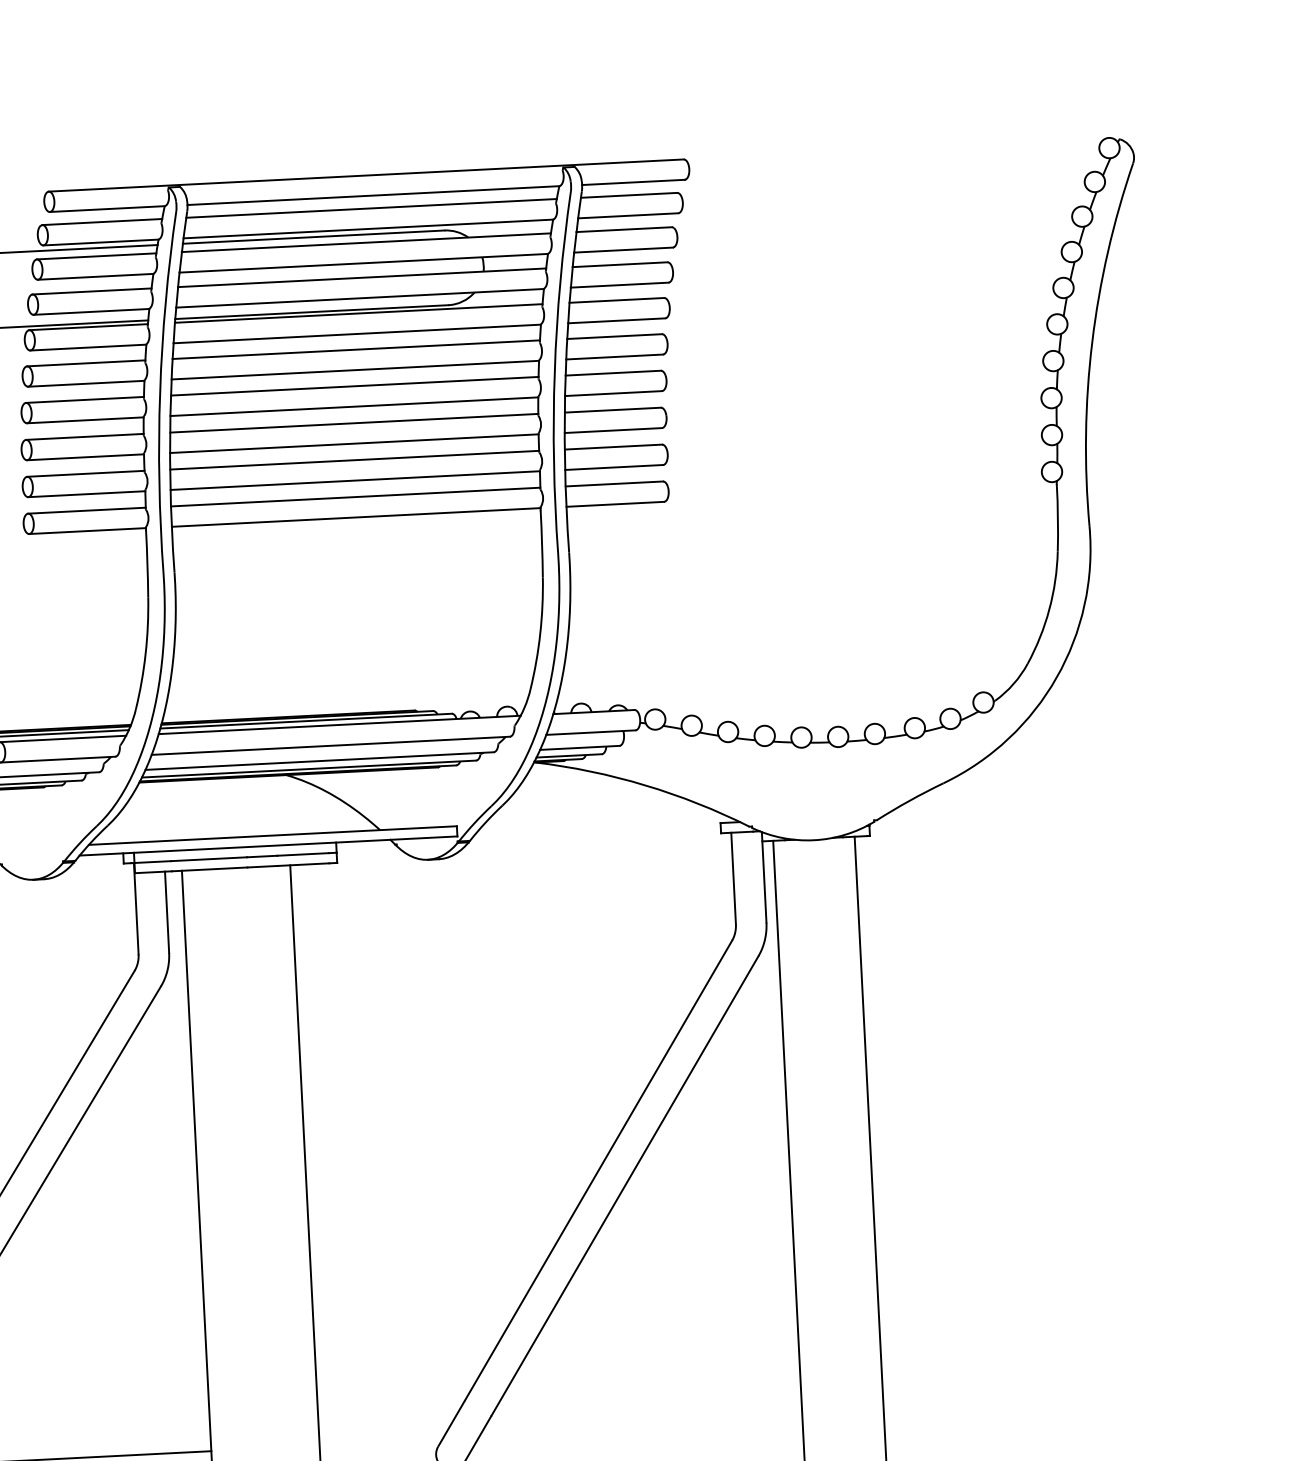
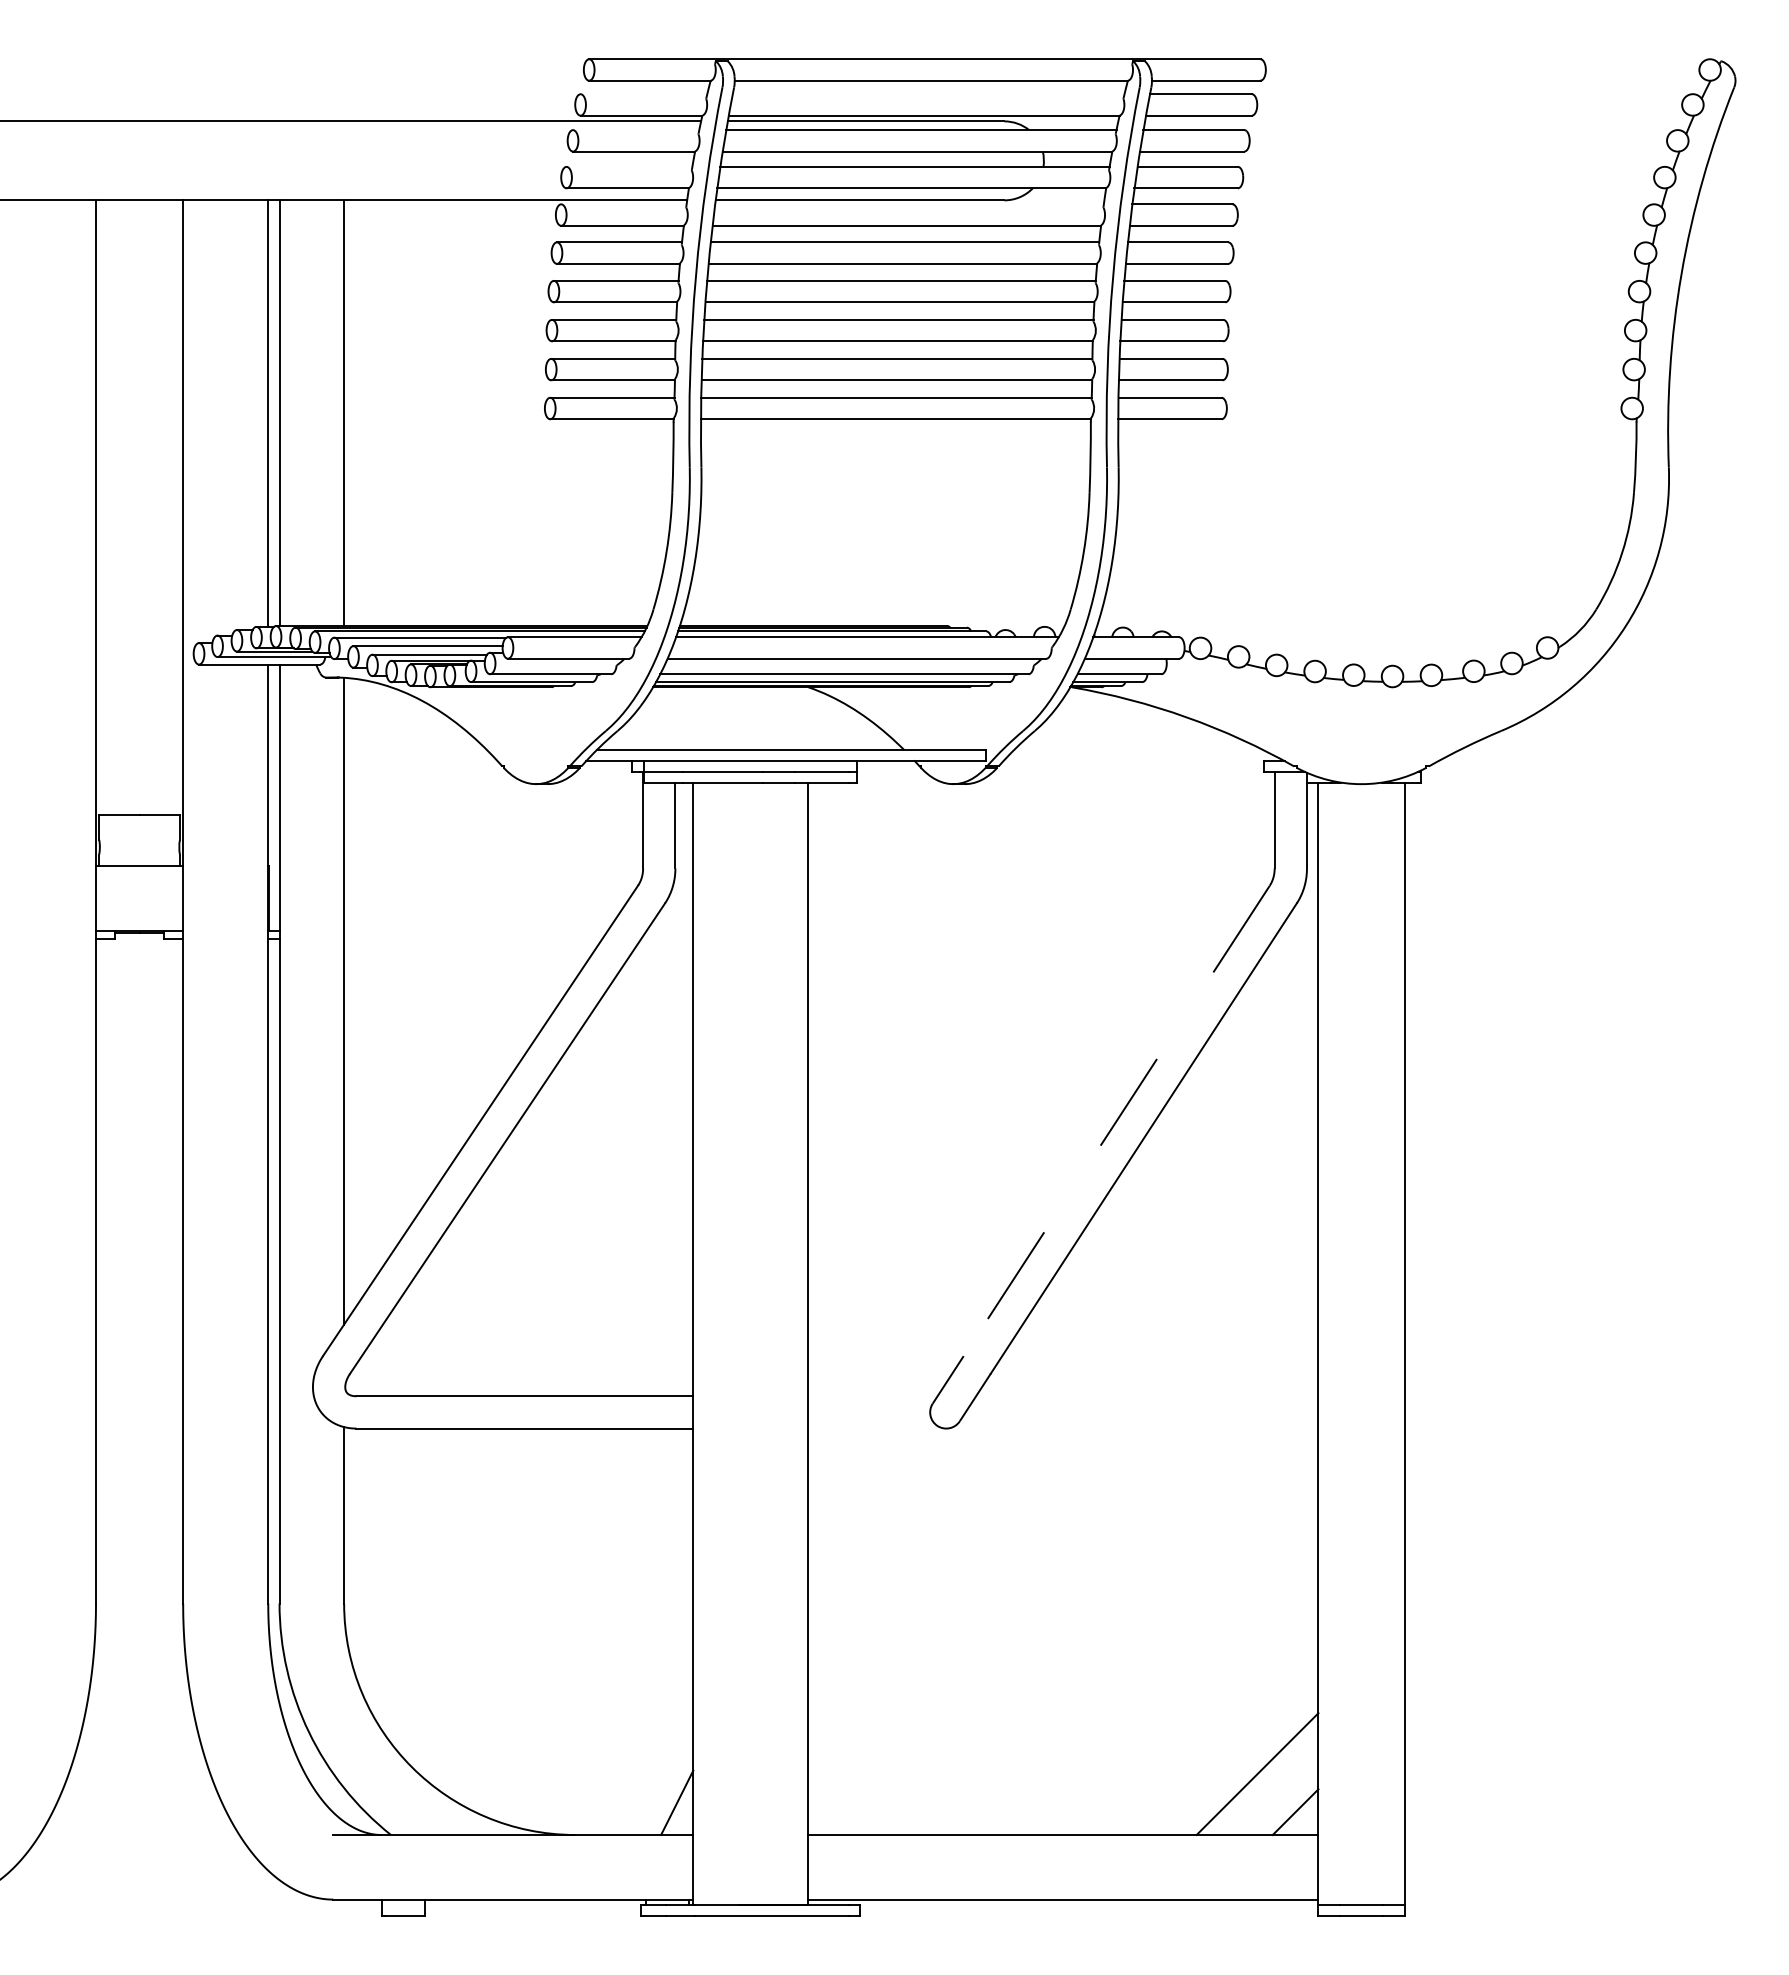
line: (371, 208) -> (928, 94), removed
line: (101, 222) -> (643, 94), removed
line: (96, 256) -> (636, 130), removed
line: (92, 291) -> (629, 166), removed
line: (358, 313) -> (909, 204), removed
line: (88, 327) -> (623, 204), removed
line: (598, 1170) -> (1116, 1120), solid -> dashed

